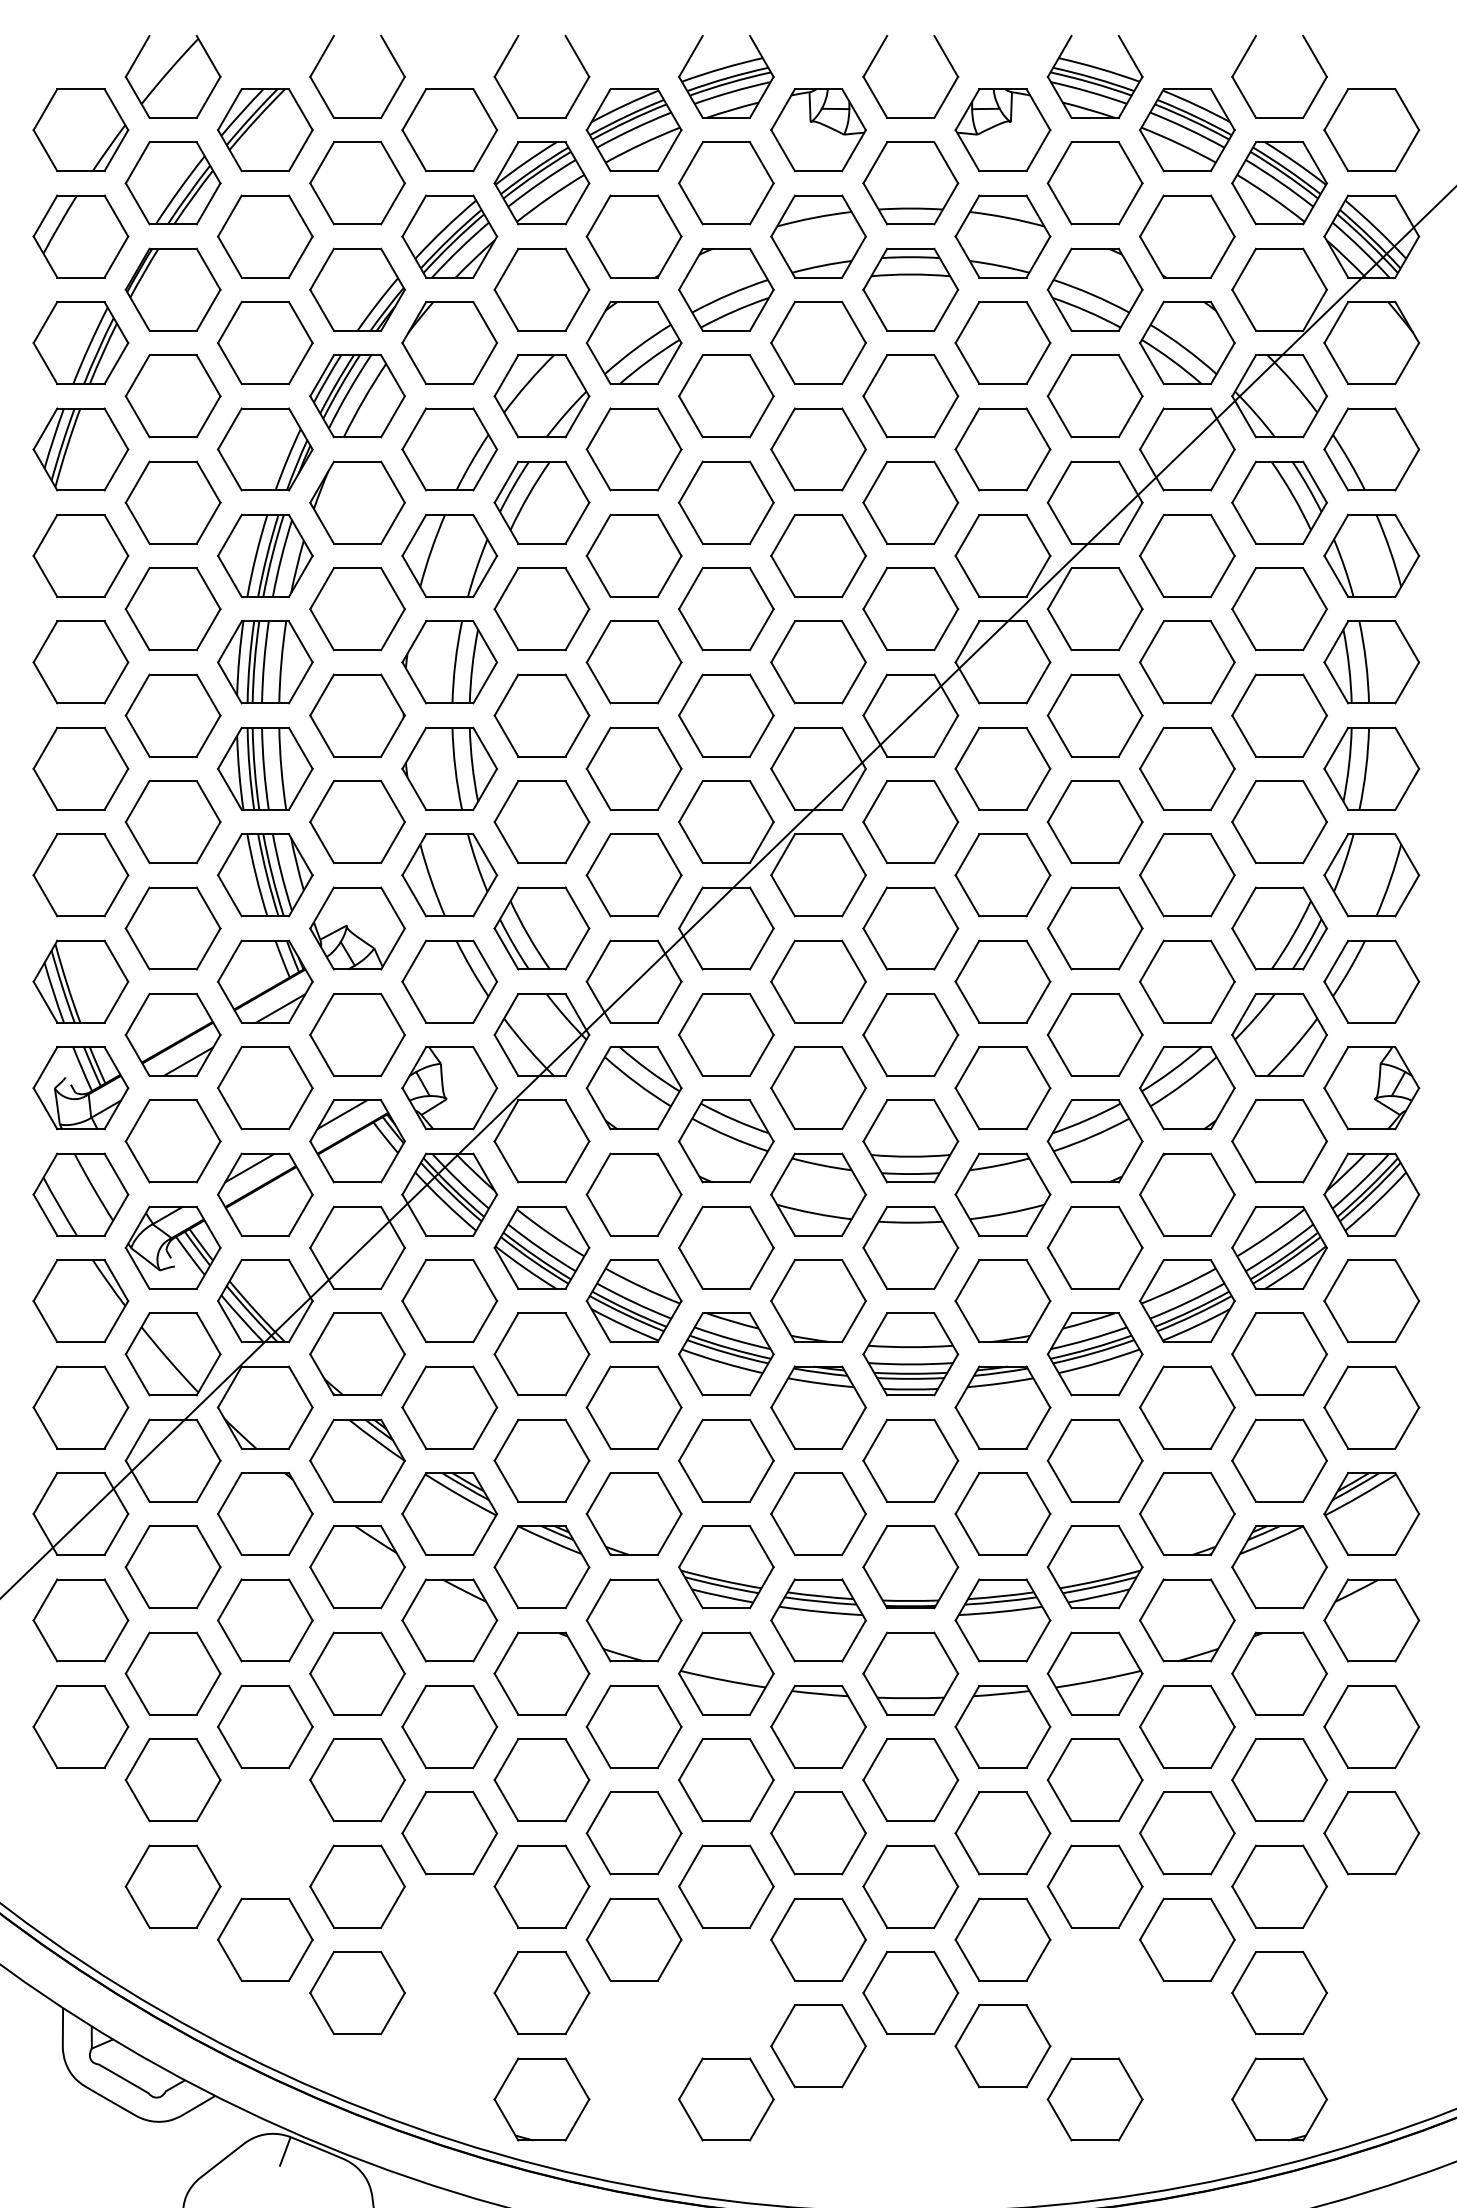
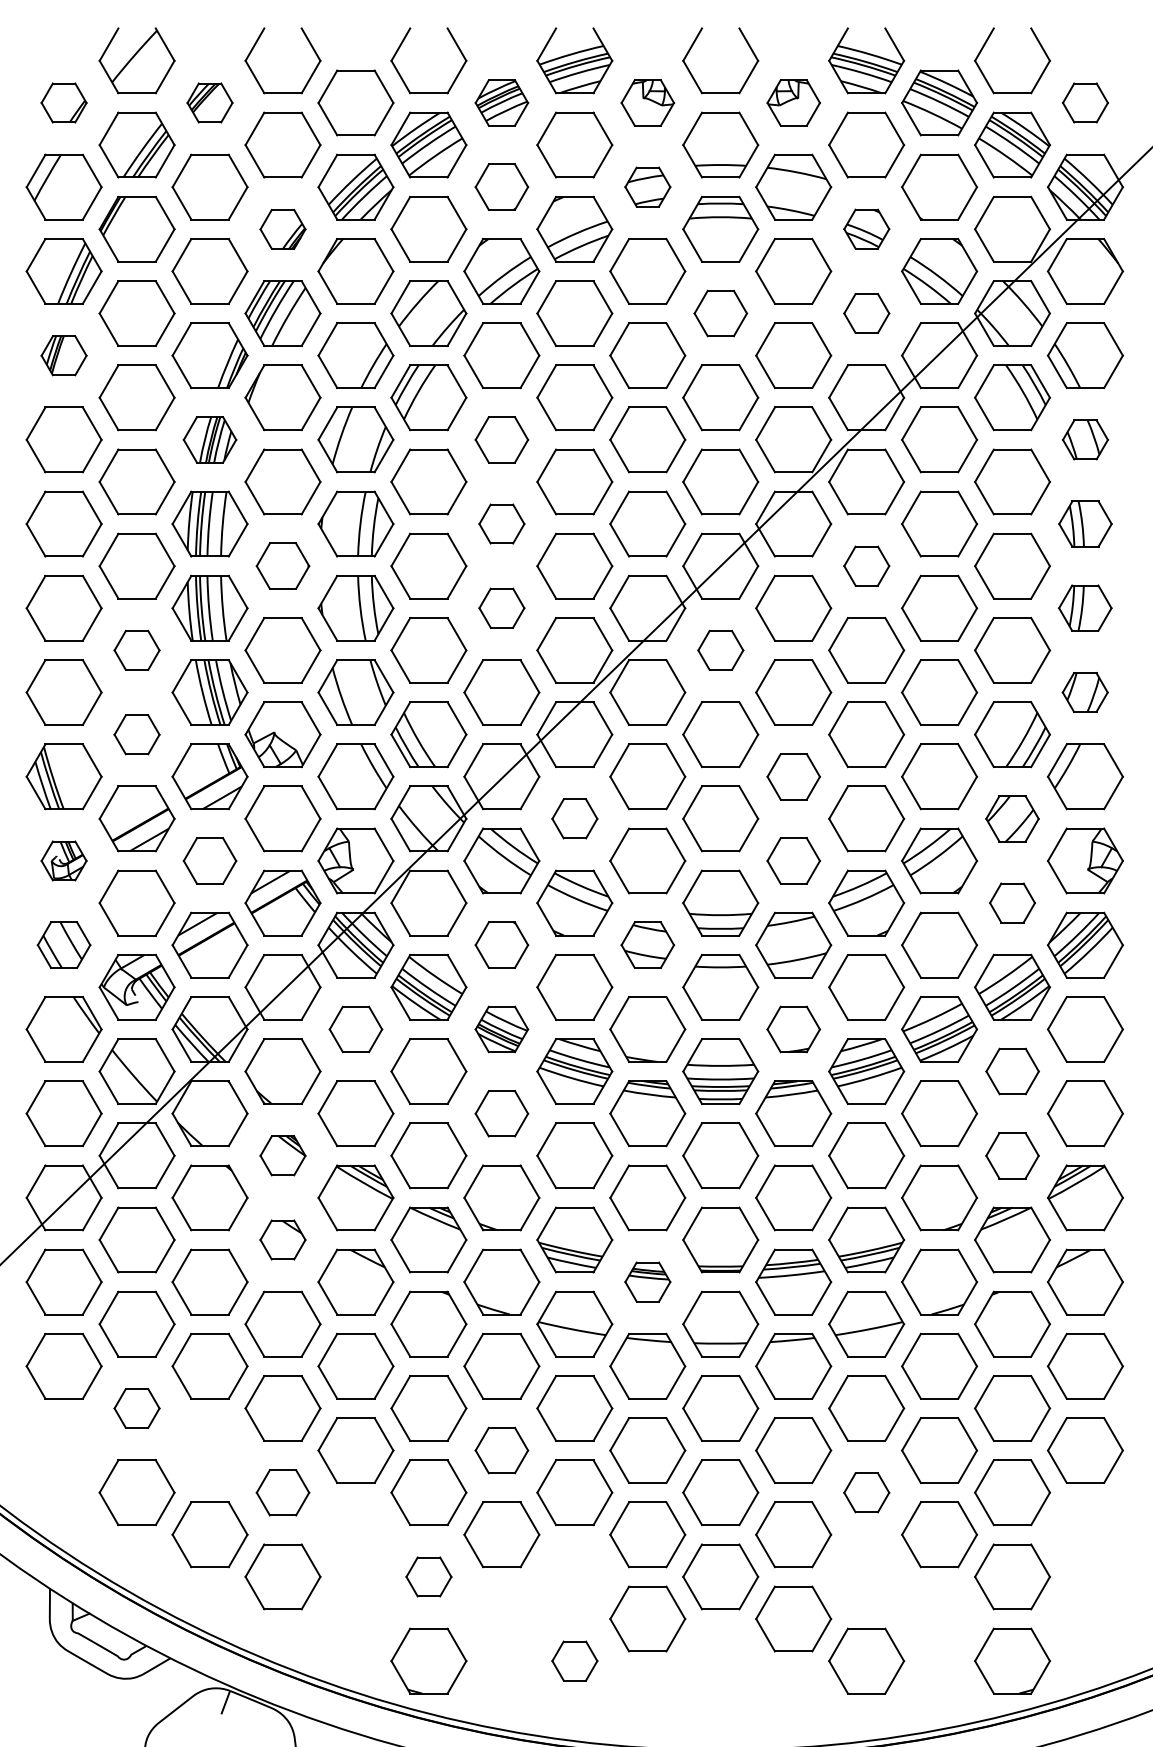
part: (80, 129) -> (63, 102), size x0.6
part: (264, 129) -> (209, 102), size x0.6
part: (633, 129) -> (501, 102), size x0.7
part: (818, 129) -> (647, 102), size x0.7
part: (1002, 129) -> (793, 102), size x0.7
part: (1371, 129) -> (1085, 102), size x0.6
part: (633, 235) -> (501, 186), size x0.7
part: (818, 235) -> (647, 186), size x0.6
part: (1095, 288) -> (866, 228), size x0.6
part: (356, 290) -> (282, 229), size x0.6
part: (910, 396) -> (720, 313), size x0.7
part: (1095, 396) -> (866, 313), size x0.6
part: (80, 449) -> (63, 355), size x0.6
part: (264, 555) -> (209, 439), size x0.7
part: (633, 555) -> (501, 439), size x0.7
part: (1371, 555) -> (1085, 439), size x0.6
part: (633, 661) -> (501, 523), size x0.6
part: (1371, 661) -> (1085, 523), size x0.7
part: (356, 714) -> (282, 565), size x0.7
part: (1095, 714) -> (866, 565), size x0.6
part: (633, 767) -> (501, 607), size x0.6
part: (1370, 767) -> (1084, 607), size x0.7
part: (172, 822) -> (136, 650), size x0.6
part: (910, 822) -> (720, 650), size x0.6
part: (1370, 875) -> (1084, 692), size x0.6
part: (172, 928) -> (136, 734), size x0.6
part: (1002, 981) -> (793, 776), size x0.7
part: (725, 1034) -> (574, 818), size x0.6
part: (1279, 1034) -> (1012, 818), size x0.7
part: (80, 1087) -> (63, 860), size x0.6
part: (264, 1087) -> (209, 860), size x0.7
part: (1002, 1087) -> (793, 860), size x0.7
part: (1279, 1140) -> (1012, 902), size x0.6
part: (80, 1193) -> (63, 944), size x0.7
part: (633, 1193) -> (501, 944), size x0.7
part: (818, 1193) -> (647, 944), size x0.7
part: (449, 1301) -> (355, 1029), size x0.7
part: (633, 1301) -> (501, 1029), size x0.7
part: (1002, 1301) -> (793, 1029), size x0.7
part: (1279, 1354) -> (1012, 1071), size x0.7
part: (633, 1407) -> (501, 1113), size x0.7
part: (356, 1460) -> (282, 1155), size x0.6
part: (1279, 1460) -> (1012, 1155), size x0.7
part: (356, 1566) -> (282, 1239), size x0.6
part: (818, 1619) -> (647, 1281), size x0.6
part: (172, 1780) -> (136, 1408), size x0.6
part: (633, 1833) -> (501, 1450), size x0.7
part: (356, 1886) -> (282, 1492), size x0.7
part: (1095, 1886) -> (866, 1492), size x0.6
part: (541, 1992) -> (428, 1576), size x0.6
part: (725, 2098) -> (574, 1660), size x0.6

